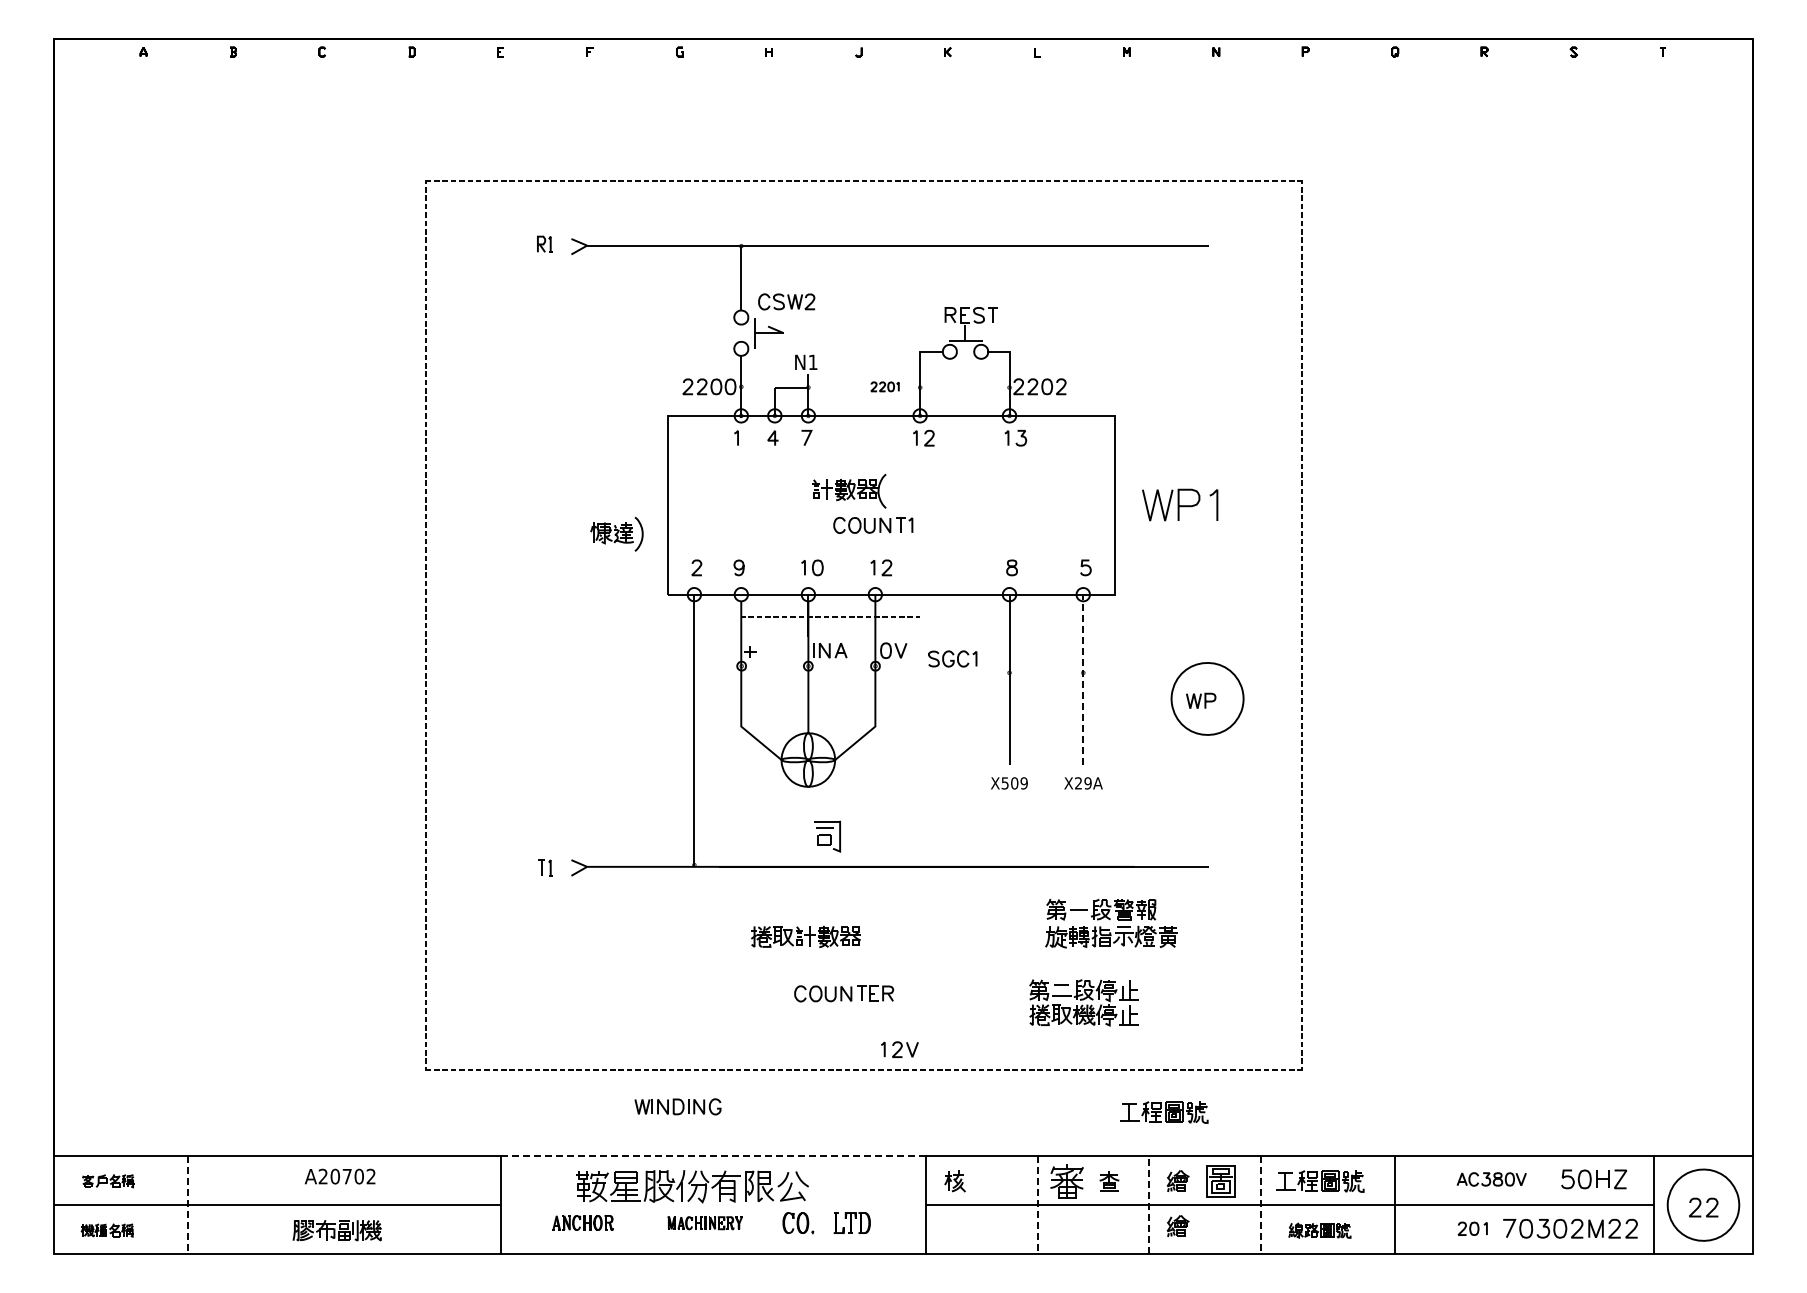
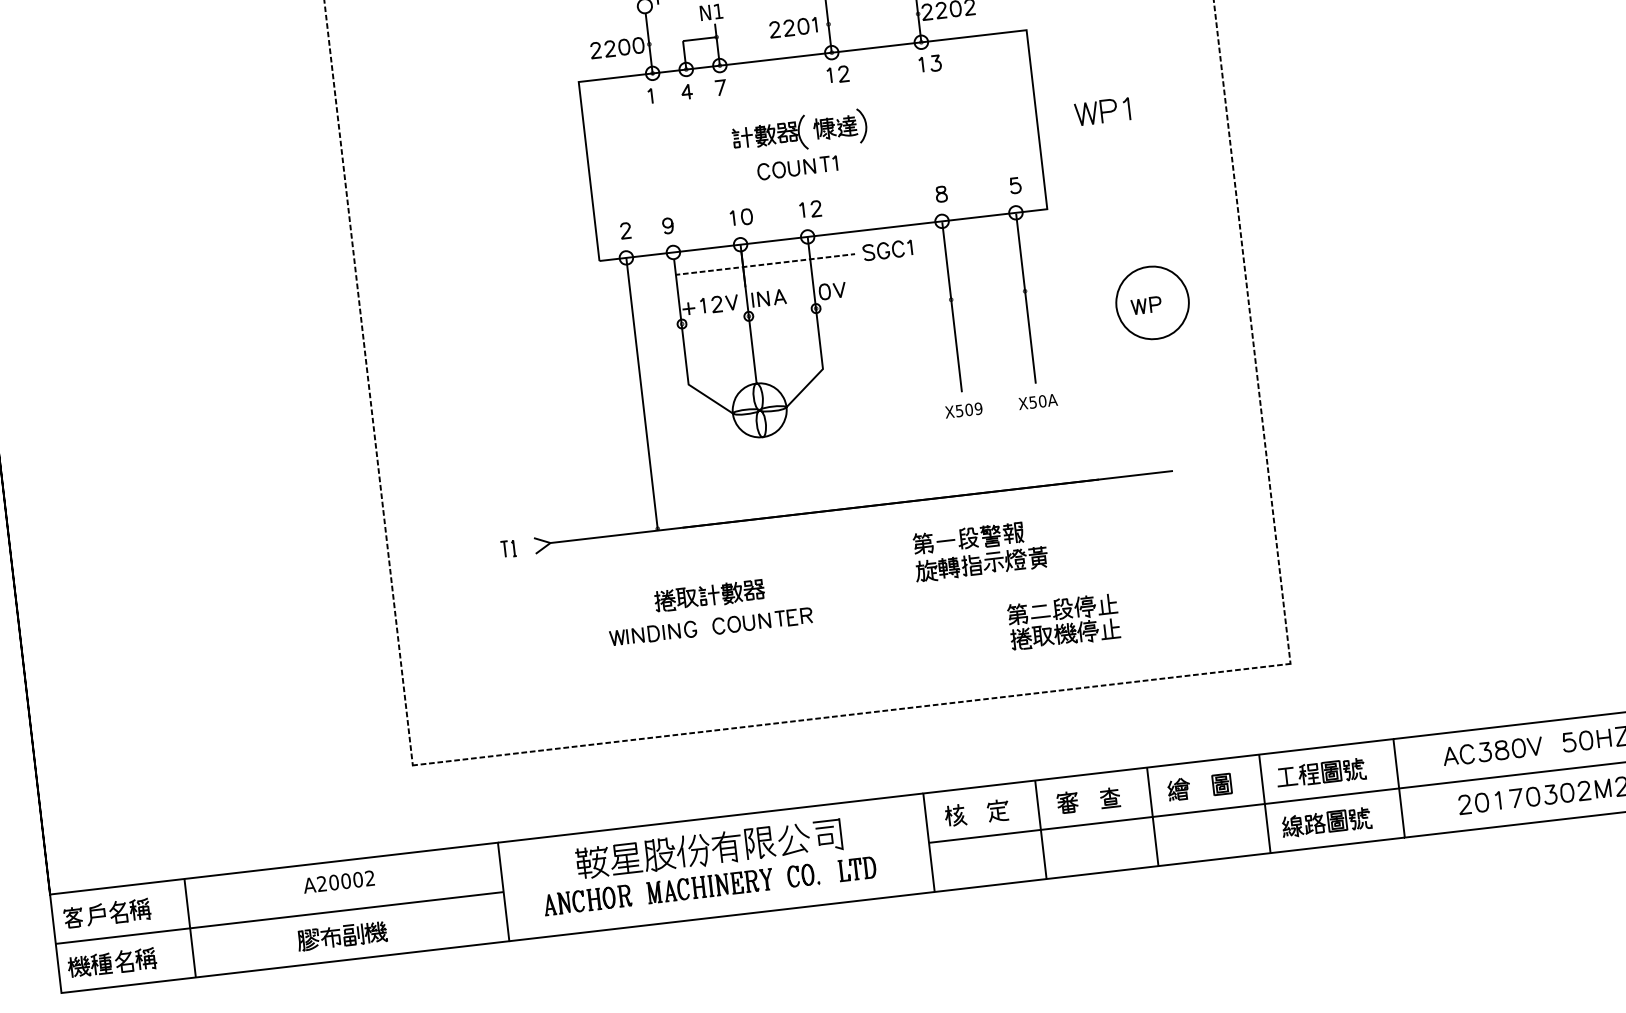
part: (884, 386) -> (792, 27), size x1.67
part: (1179, 504) -> (1101, 111), size x0.71
part: (616, 533) -> (839, 127), moved
part: (952, 658) -> (887, 249), moved
line: (1083, 680) -> (1026, 298), dashed -> solid
text: (1083, 783) -> (1038, 401), X29A -> X50A
part: (827, 836) -> (828, 835), moved
part: (1111, 923) -> (980, 550), moved
part: (805, 936) -> (709, 595), moved
part: (844, 993) -> (762, 620), moved
part: (899, 1049) -> (719, 303), moved
part: (677, 1106) -> (652, 633), moved
part: (1164, 1112) -> (1157, 722), removed
line: (713, 1156) -> (710, 818), dashed -> solid
text: (346, 1176) -> (345, 881), A20702 -> A20002
part: (1491, 1179) -> (1492, 751), size x1.43
part: (108, 1180) -> (107, 912), size x1.67
part: (1066, 1180) -> (1067, 801), size x0.62
part: (1220, 1180) -> (1221, 783), size x0.62
part: (997, 1181) -> (998, 810), added
line: (1149, 1204) -> (1153, 816), dashed -> solid
line: (188, 1205) -> (190, 928), dashed -> solid
line: (1037, 1205) -> (1040, 830), dashed -> solid
line: (1261, 1205) -> (1265, 804), dashed -> solid
part: (582, 1222) -> (587, 899), size x1.43
part: (704, 1223) -> (709, 886), size x1.67
part: (1177, 1225) -> (1183, 833), removed
part: (1472, 1228) -> (1479, 802), size x1.43
part: (107, 1230) -> (112, 962), size x1.67
part: (1319, 1230) -> (1326, 822), size x1.43

